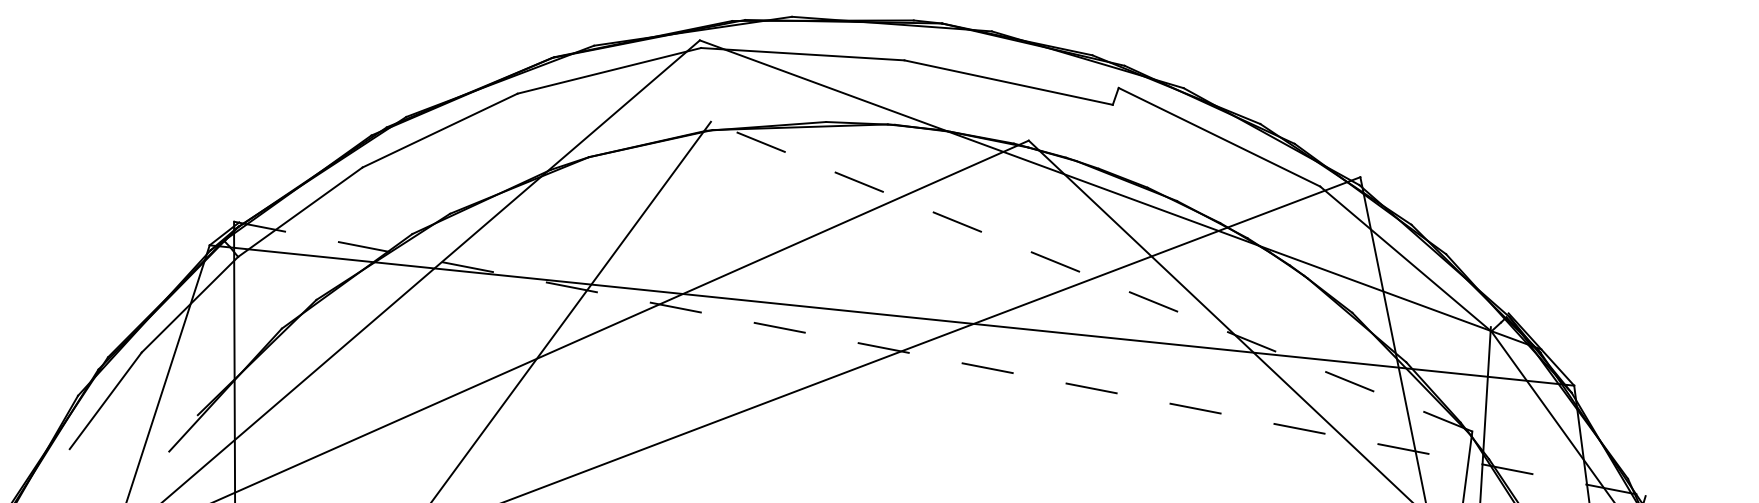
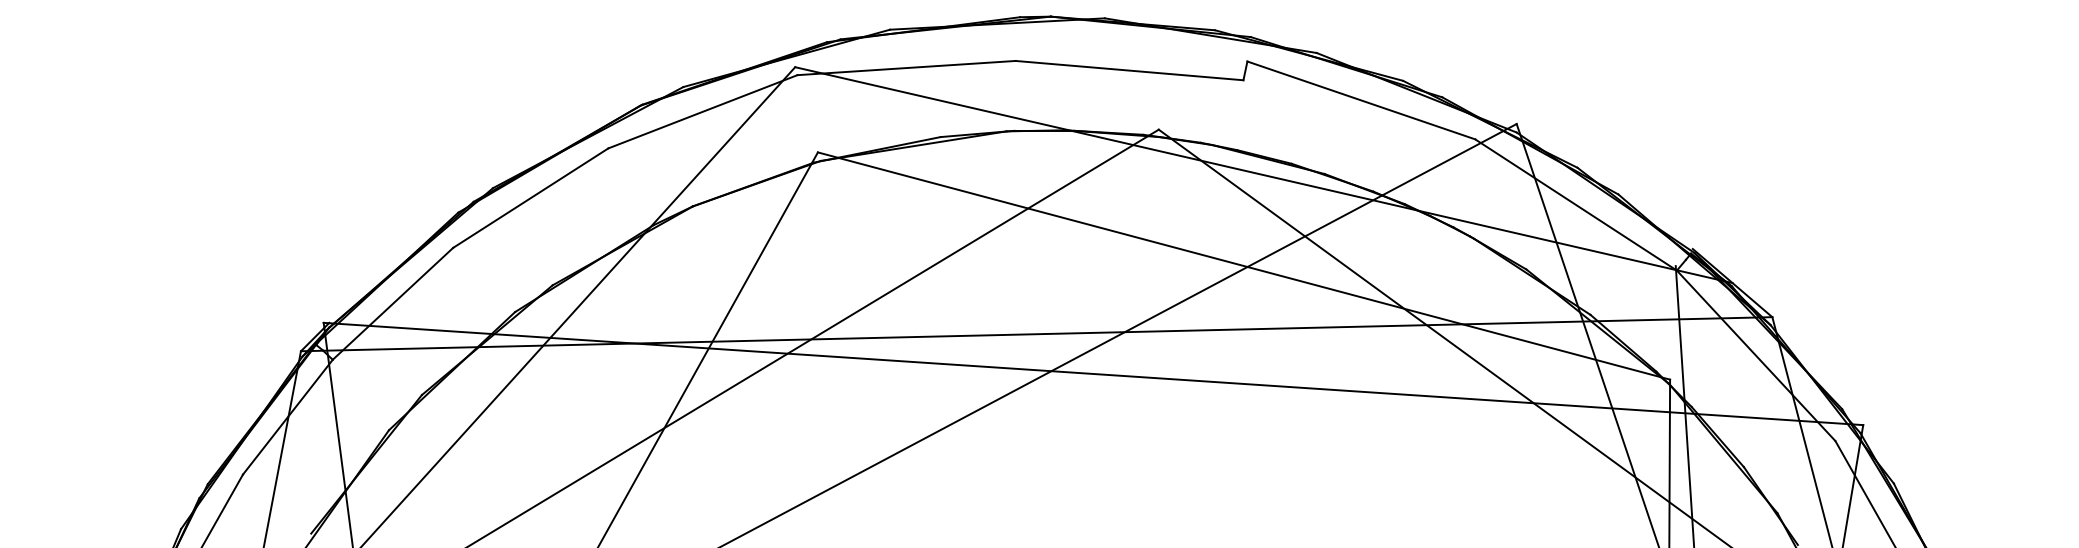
line: (1092, 277) -> (1244, 266), dashed -> solid
line: (939, 359) -> (1093, 374), dashed -> solid

